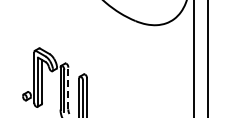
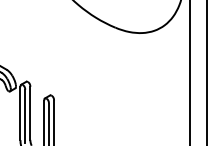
line: (68, 88) -> (30, 113), dashed -> solid

